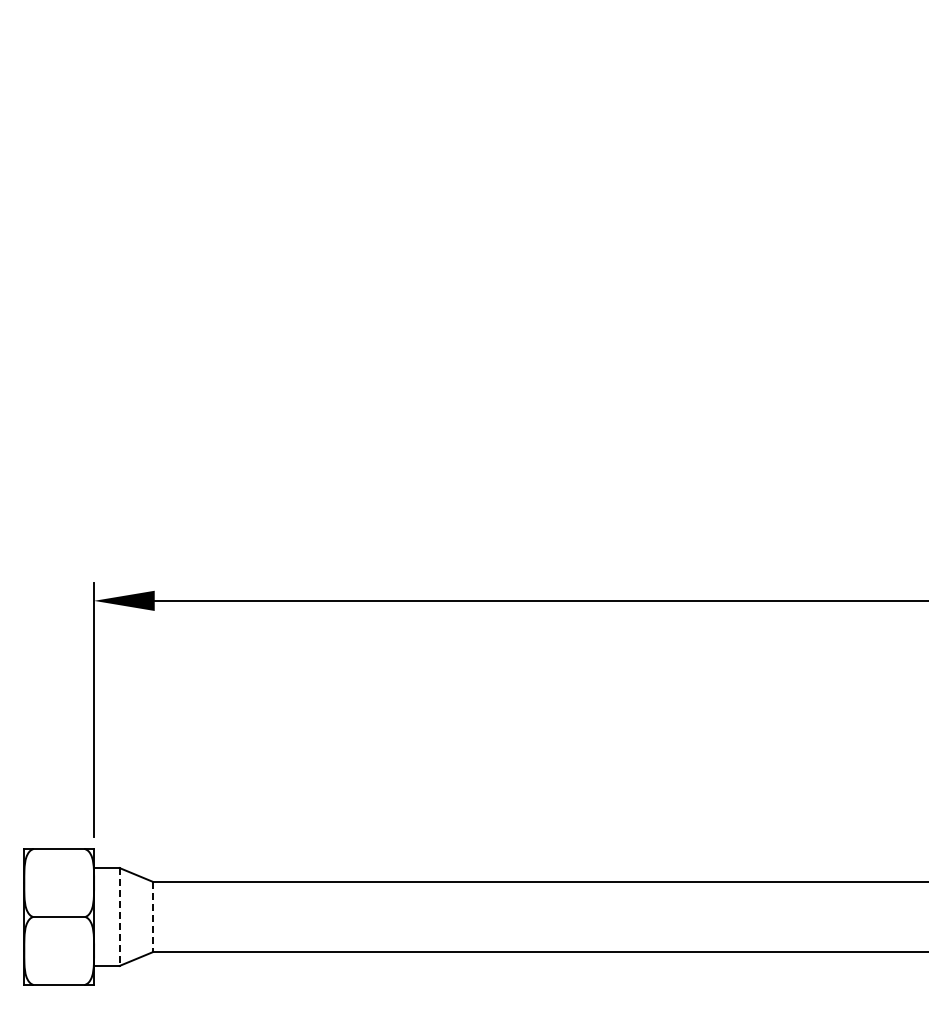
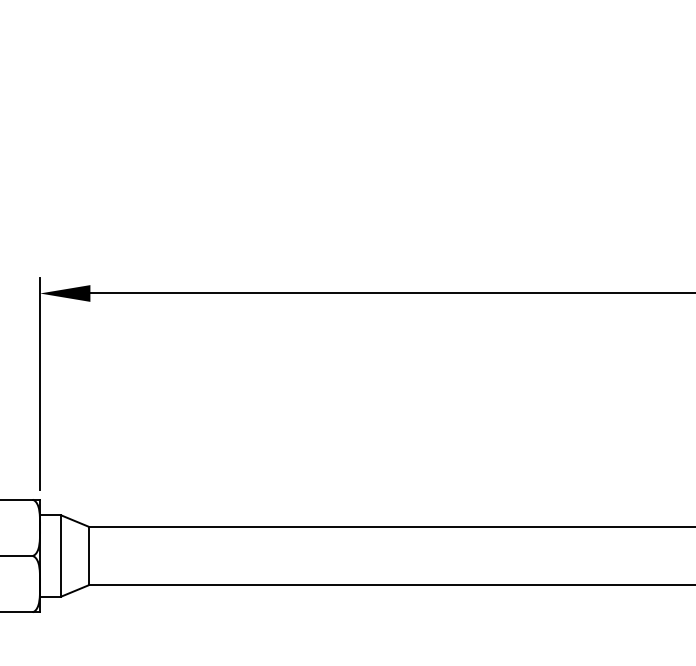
line: (119, 917) -> (61, 556), dashed -> solid
line: (152, 917) -> (88, 556), dashed -> solid

